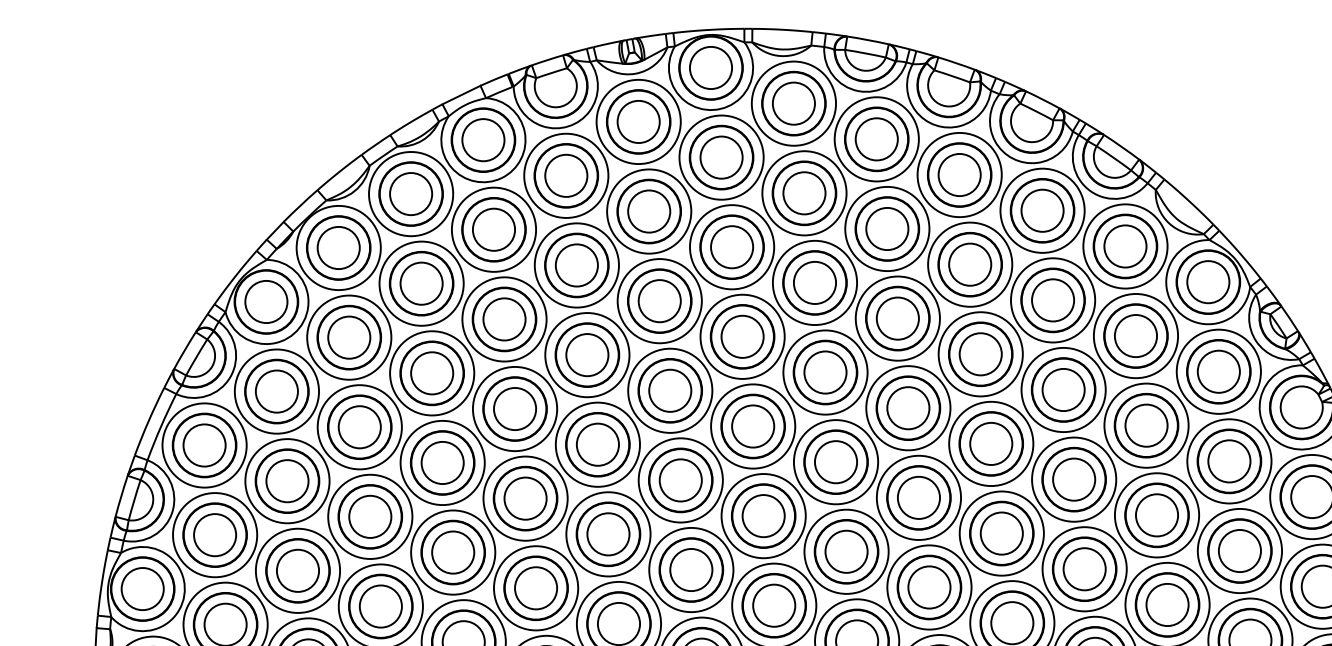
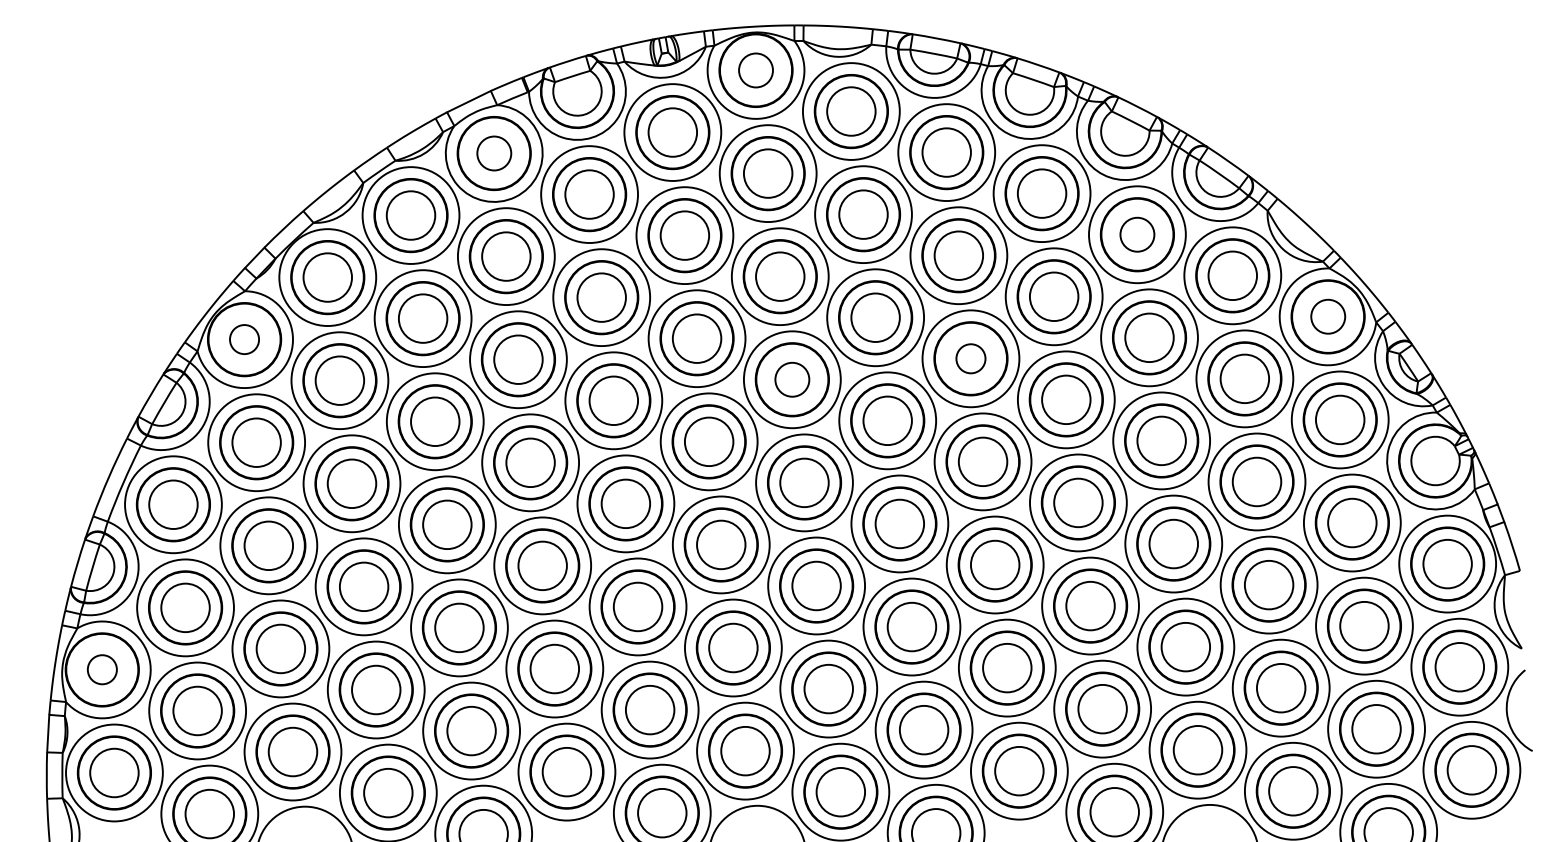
circle: (710, 67) -> (755, 70), size x0.7
circle: (483, 140) -> (494, 153), size x0.7
circle: (1042, 210) -> (1137, 234), size x0.7
circle: (1208, 281) -> (1328, 316), size x0.7
circle: (266, 301) -> (244, 339), size x0.6
circle: (897, 318) -> (970, 358), size x0.6
circle: (742, 336) -> (792, 379), size x0.7
circle: (142, 588) -> (102, 669), size x0.6

